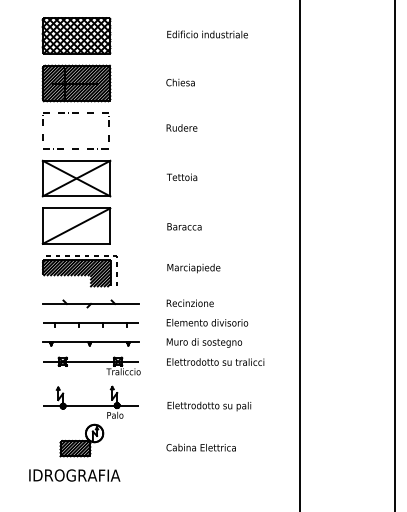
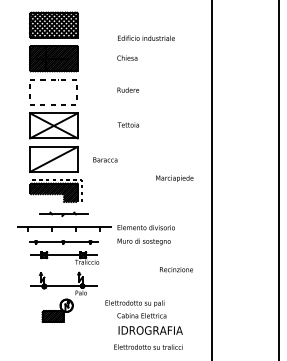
text: (207, 34) -> (146, 38), moved
text: (184, 226) -> (105, 159), moved
text: (193, 268) -> (174, 178), moved
part: (90, 303) -> (63, 214), size x0.7
text: (189, 303) -> (175, 269), moved
part: (90, 324) -> (63, 228), size x1.4
text: (215, 361) -> (148, 346), moved
text: (209, 406) -> (135, 303), moved
text: (74, 475) -> (150, 330), moved

